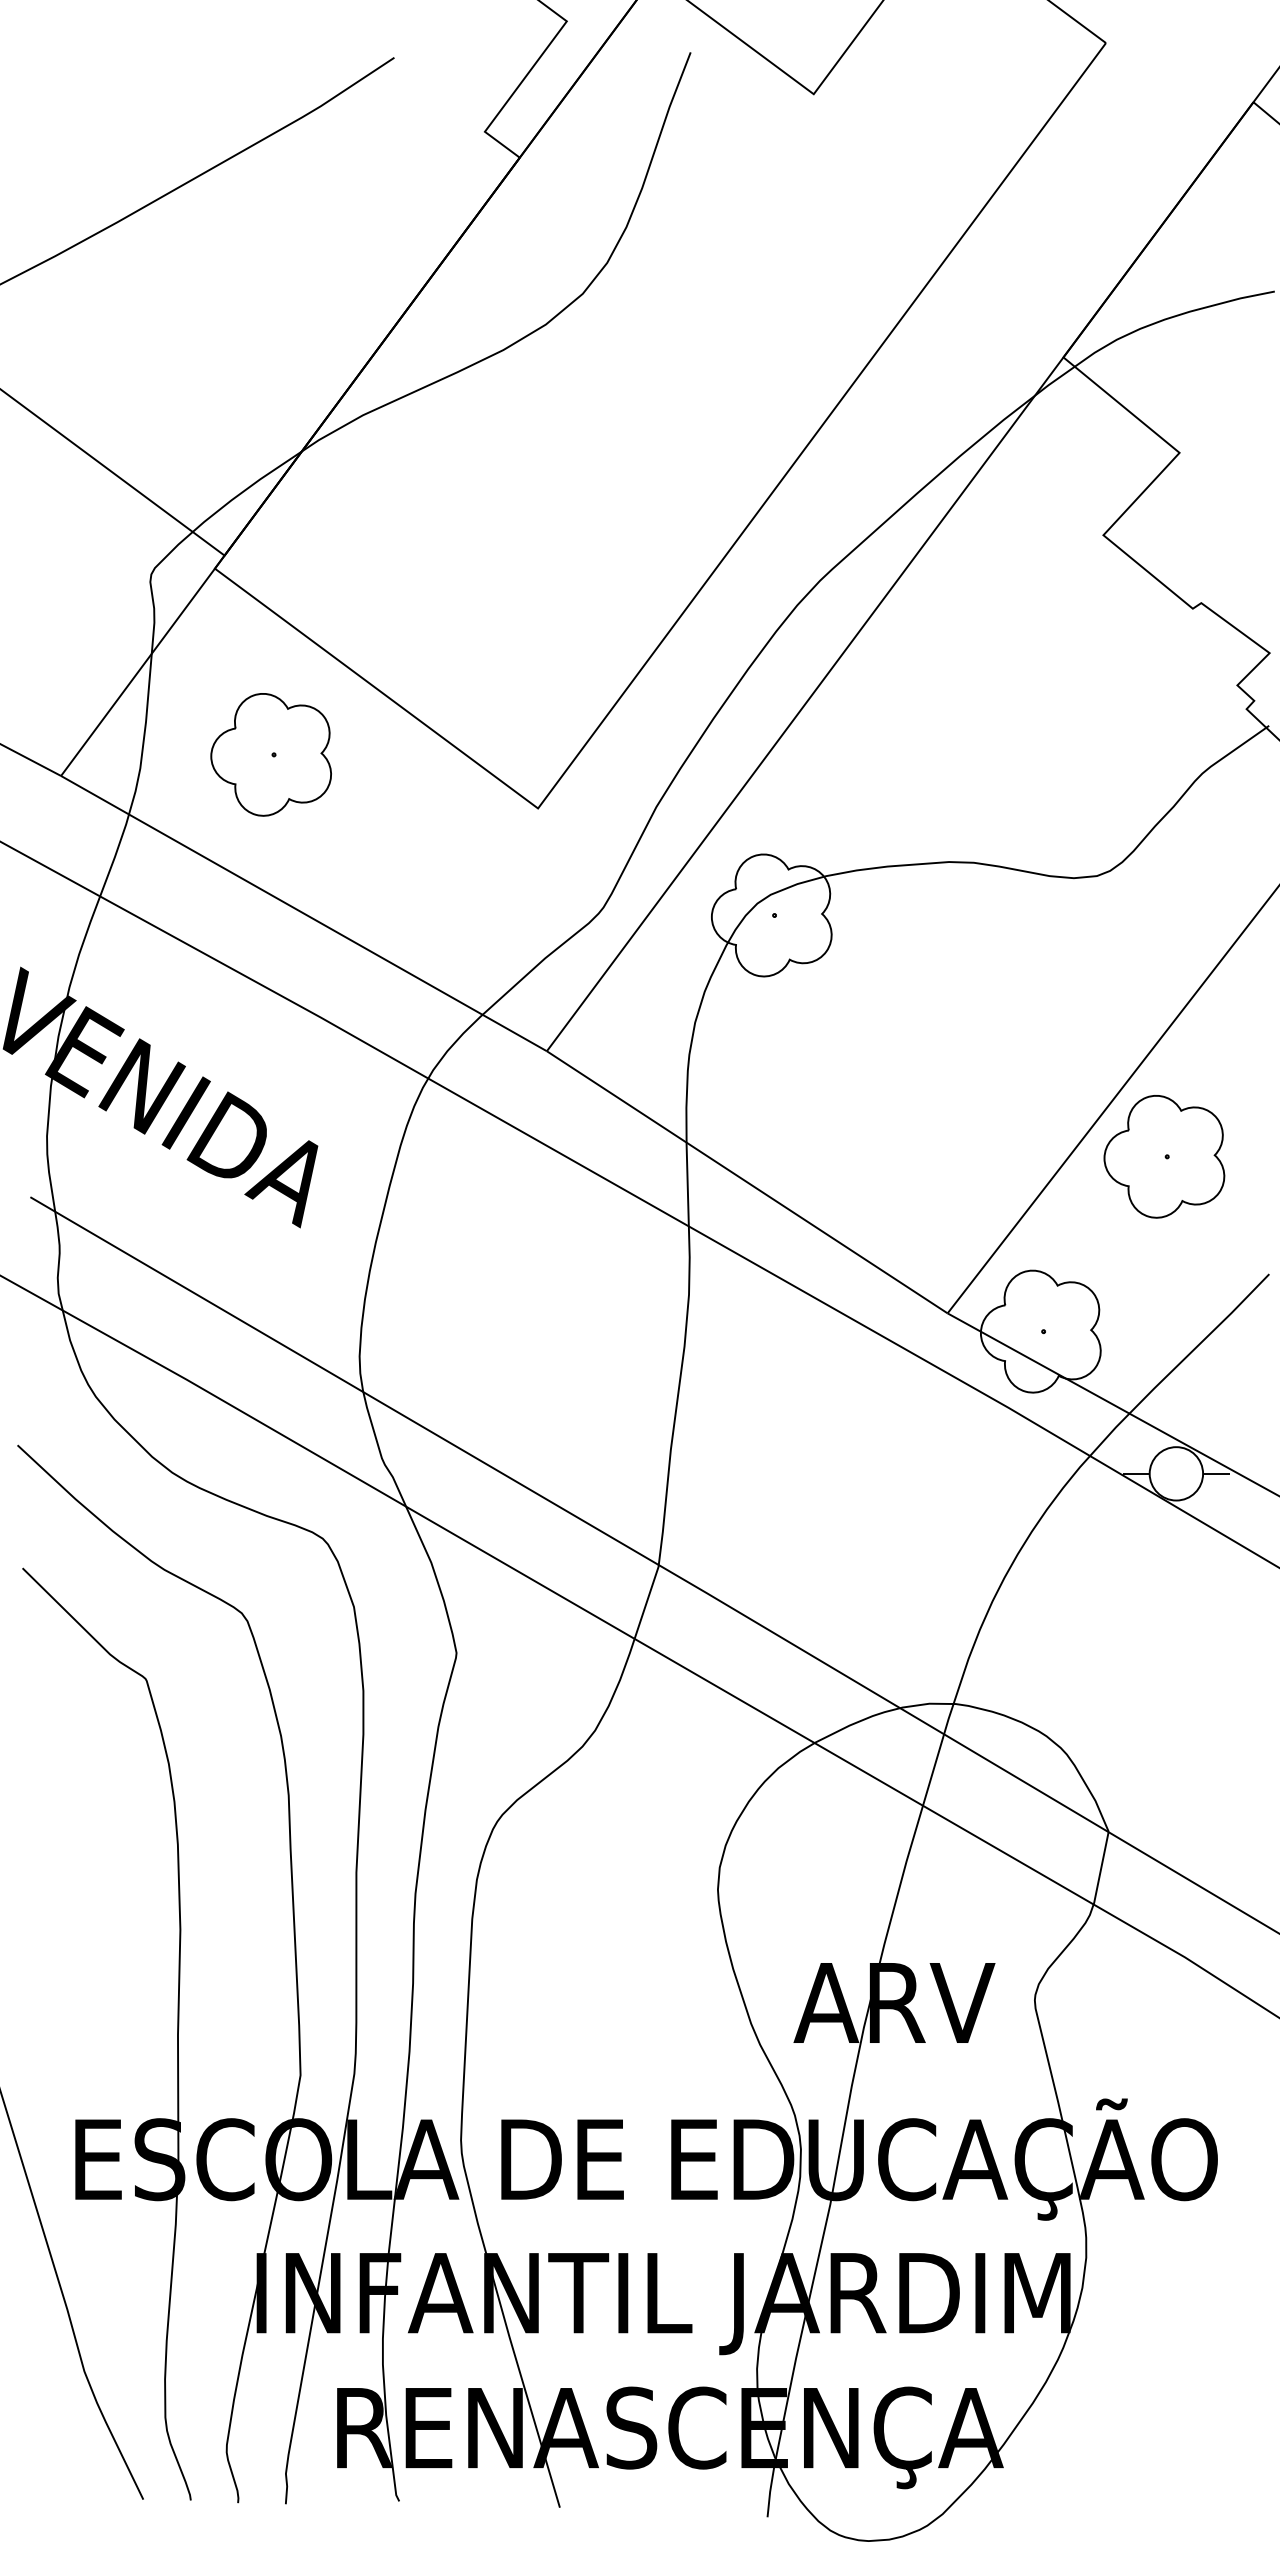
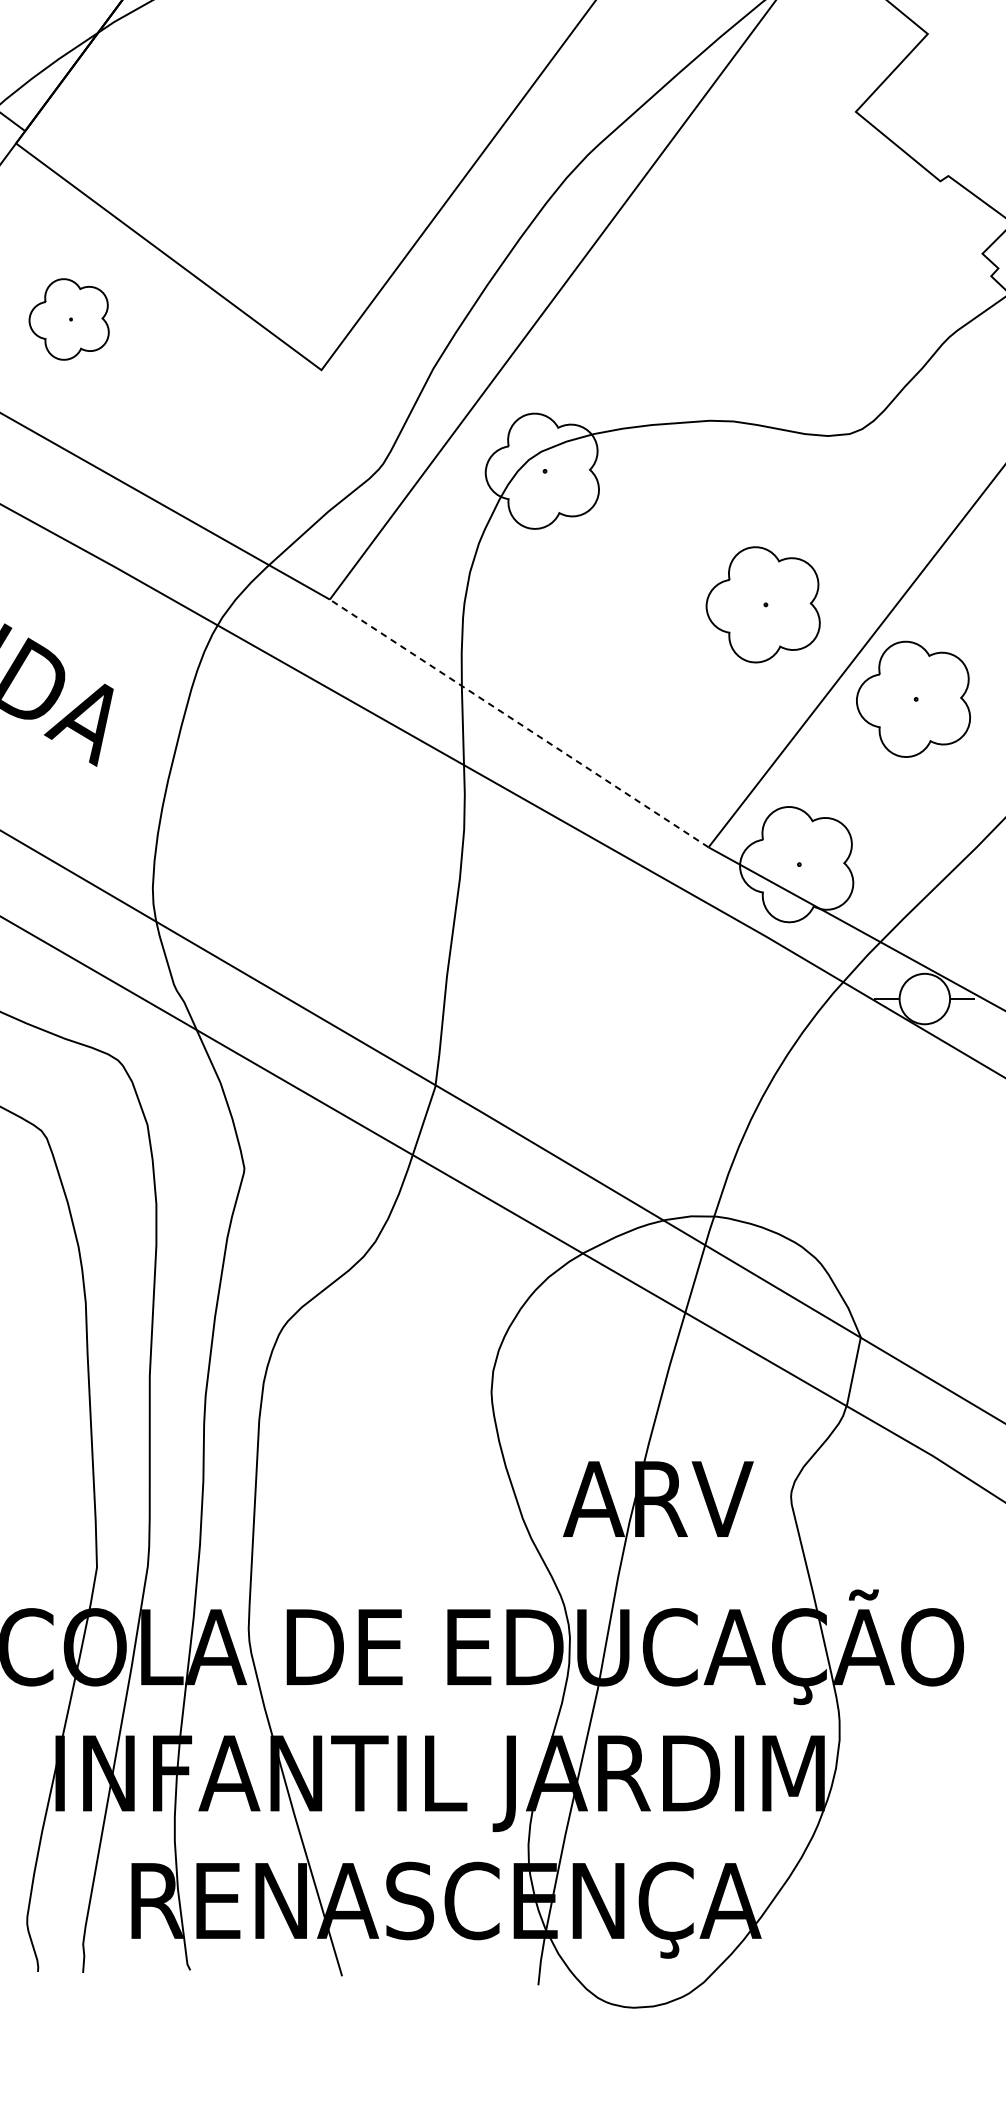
part: (270, 754) -> (68, 319), size x0.7
part: (1005, 1056) -> (763, 604), added
line: (746, 1182) -> (518, 723), solid -> dashed

